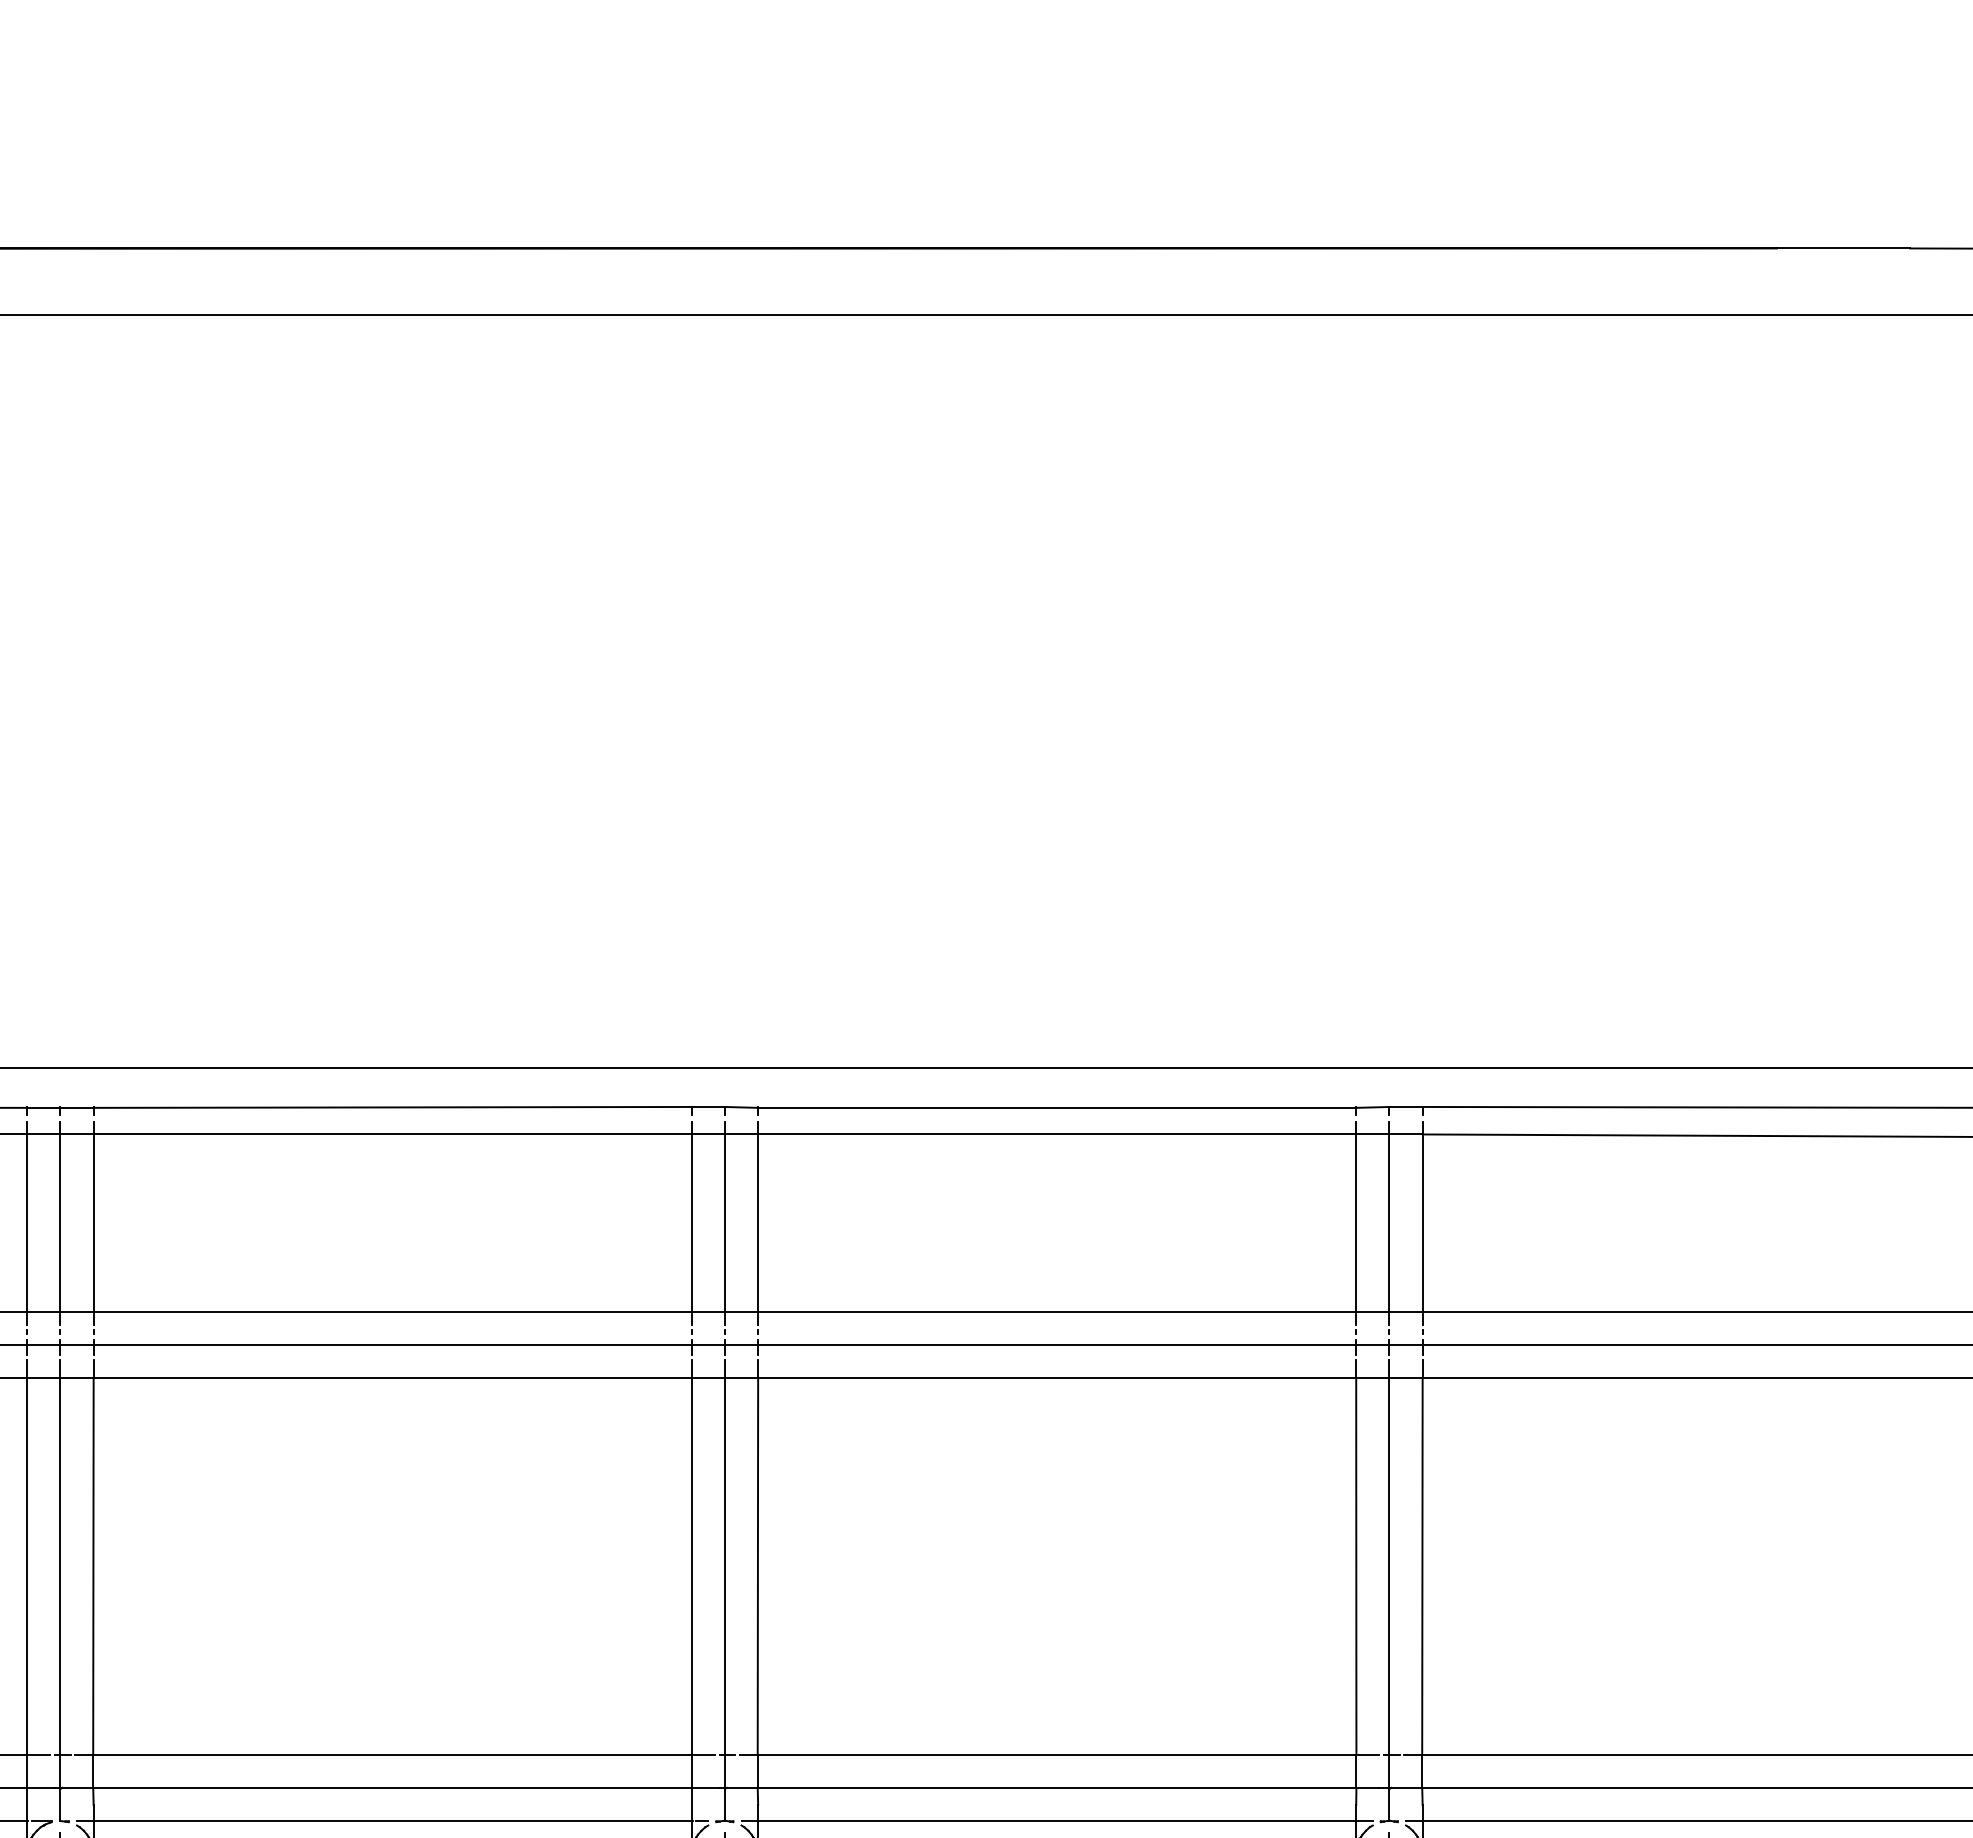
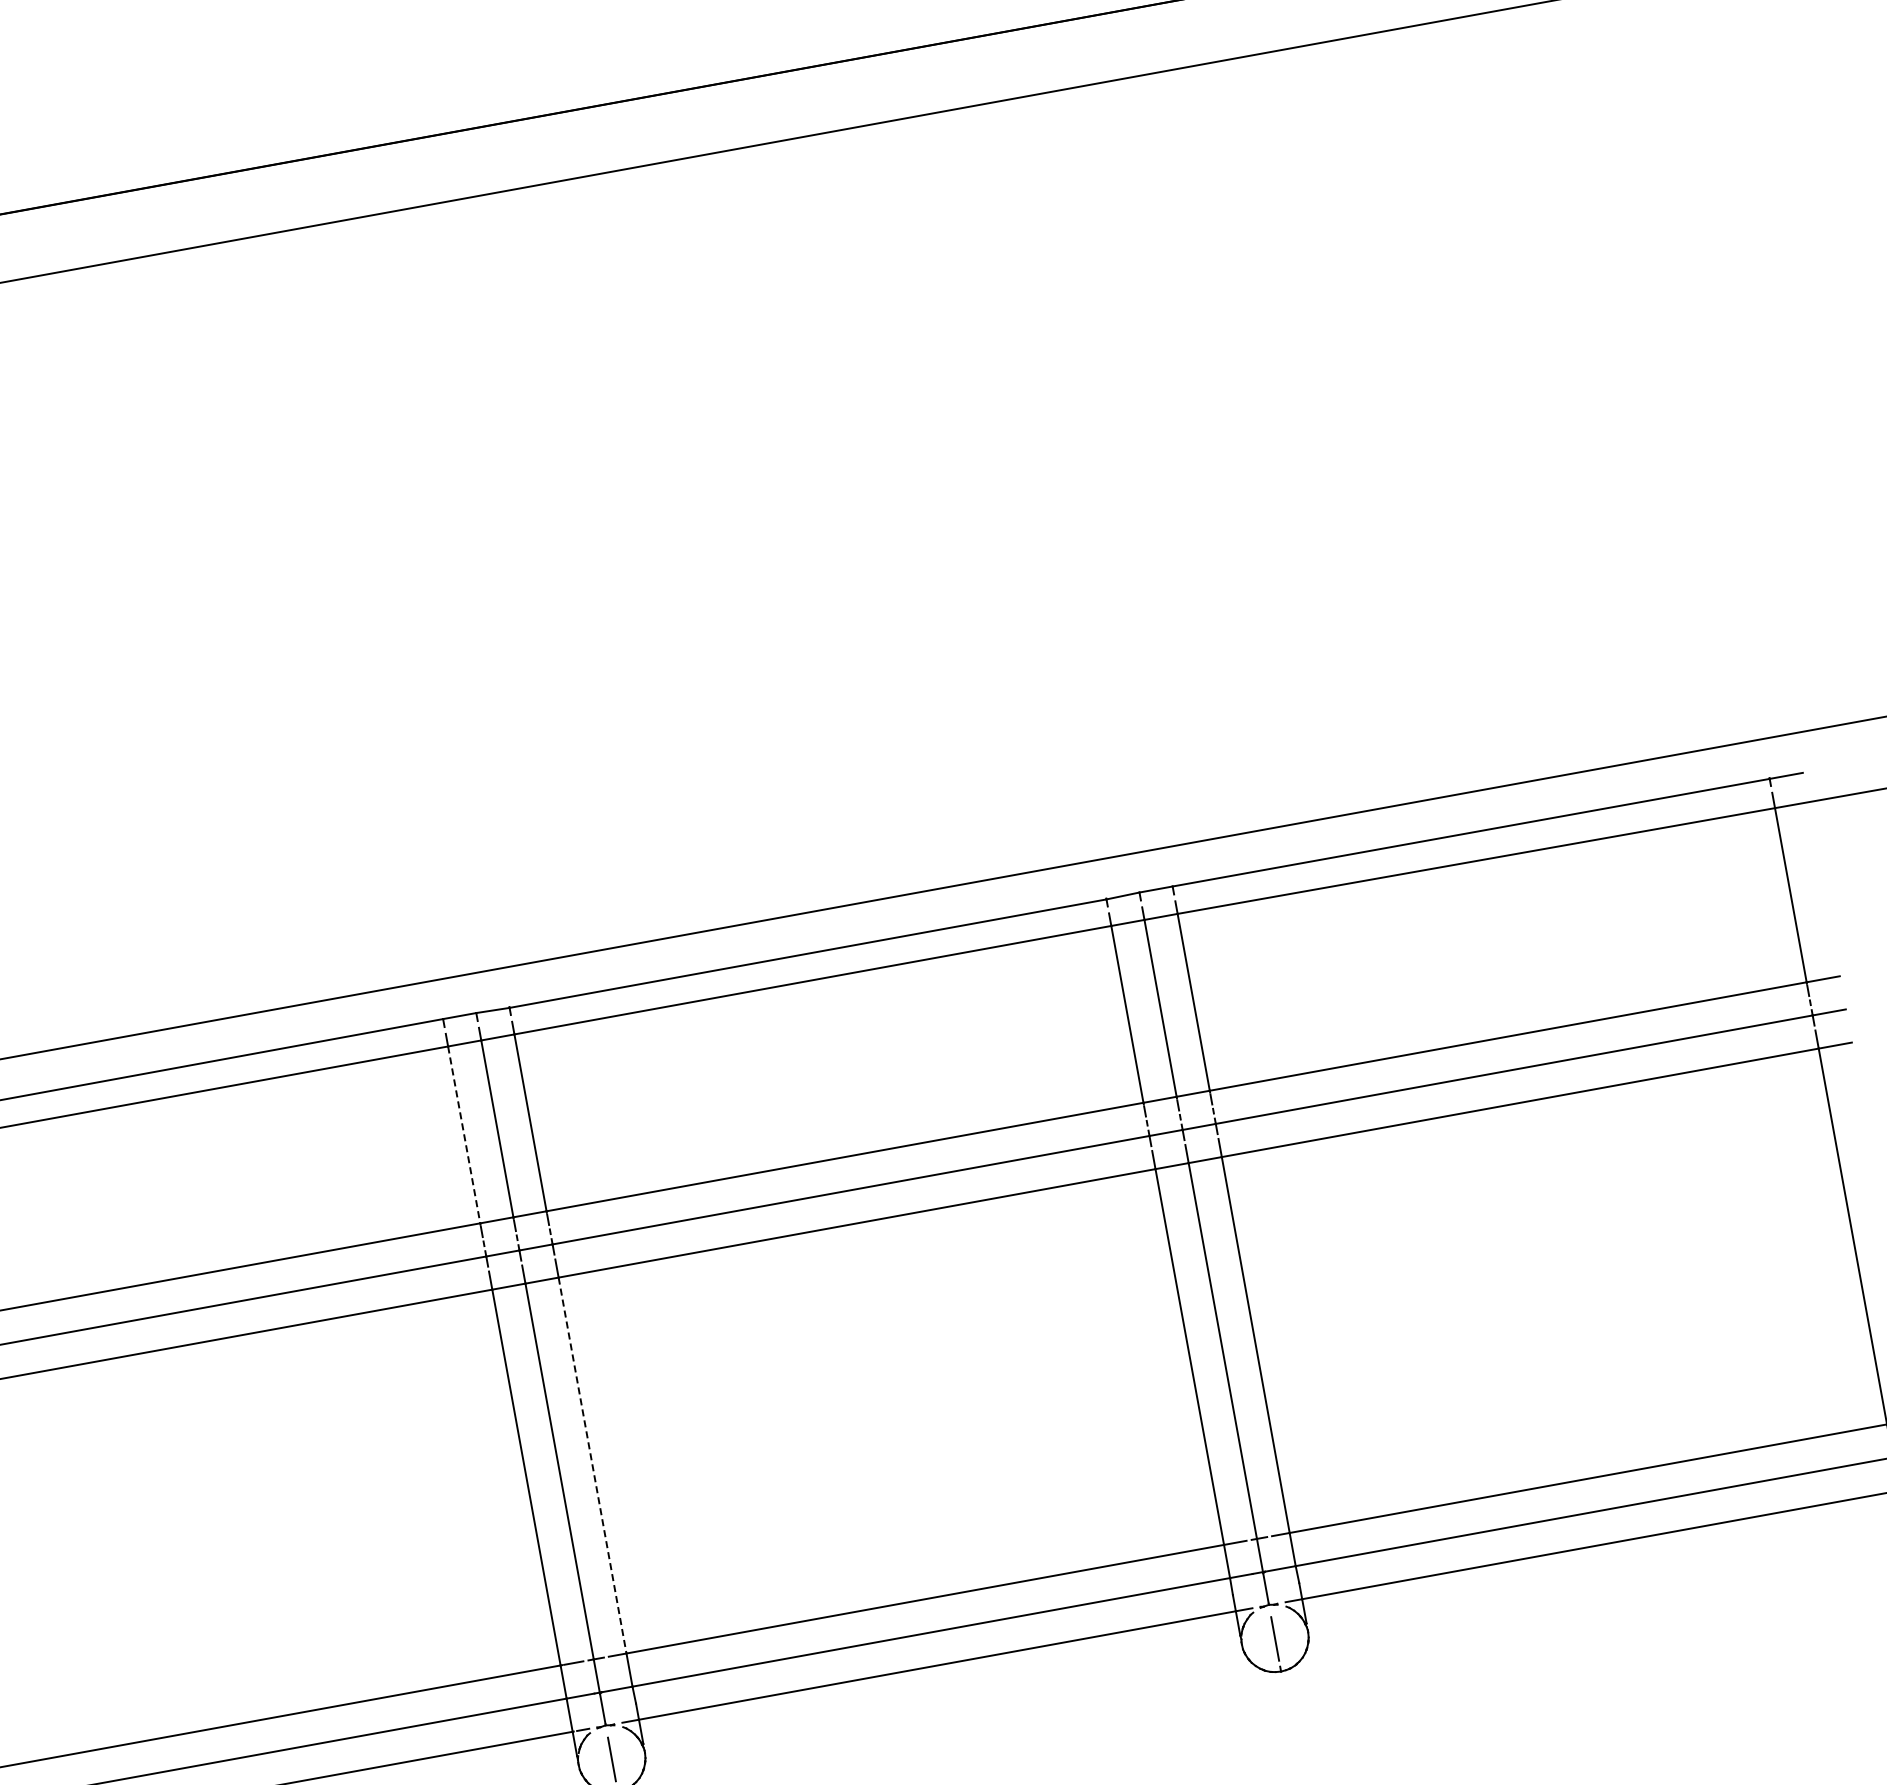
line: (691, 1223) -> (464, 1135), solid -> dashed
line: (757, 1566) -> (592, 1465), solid -> dashed

